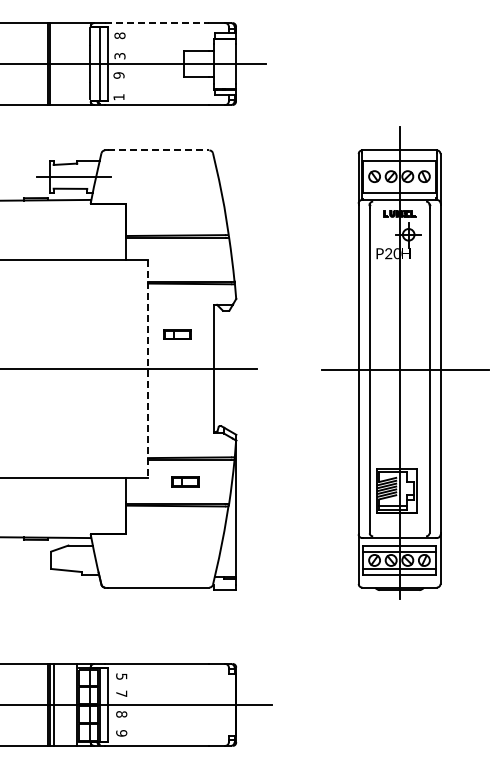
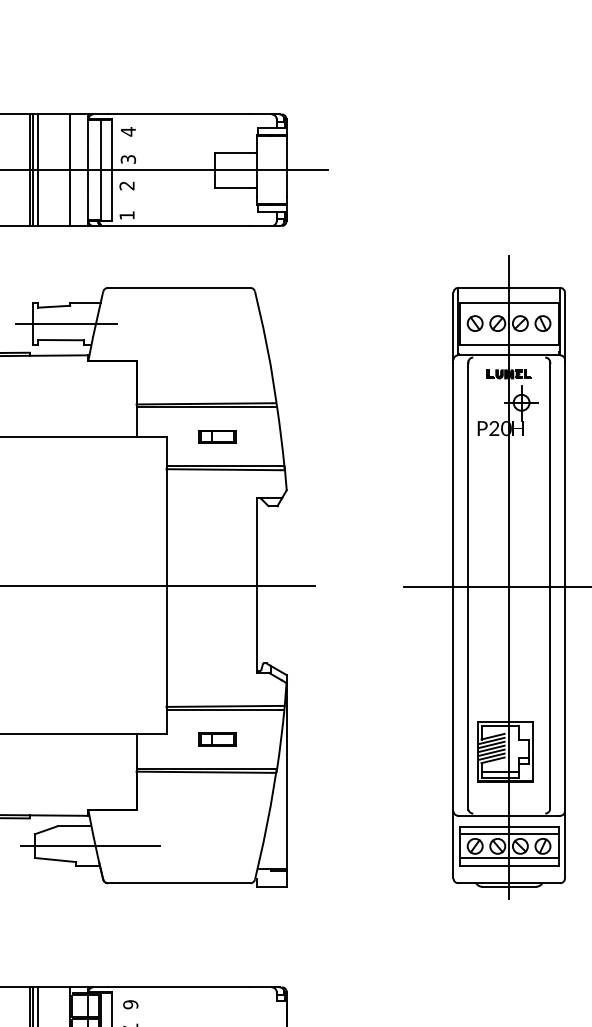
line: (157, 23) -> (179, 115), dashed -> solid
text: (119, 35) -> (127, 131), 8 -> 4
line: (53, 64) -> (37, 170), added
line: (77, 64) -> (70, 170), added
text: (118, 75) -> (126, 185), 9 -> 2
line: (158, 150) -> (180, 287), dashed -> solid
part: (177, 334) -> (217, 436), moved
line: (147, 369) -> (165, 586), dashed -> solid
line: (92, 560) -> (90, 846), added
text: (121, 676) -> (130, 1004), 5 -> 6

